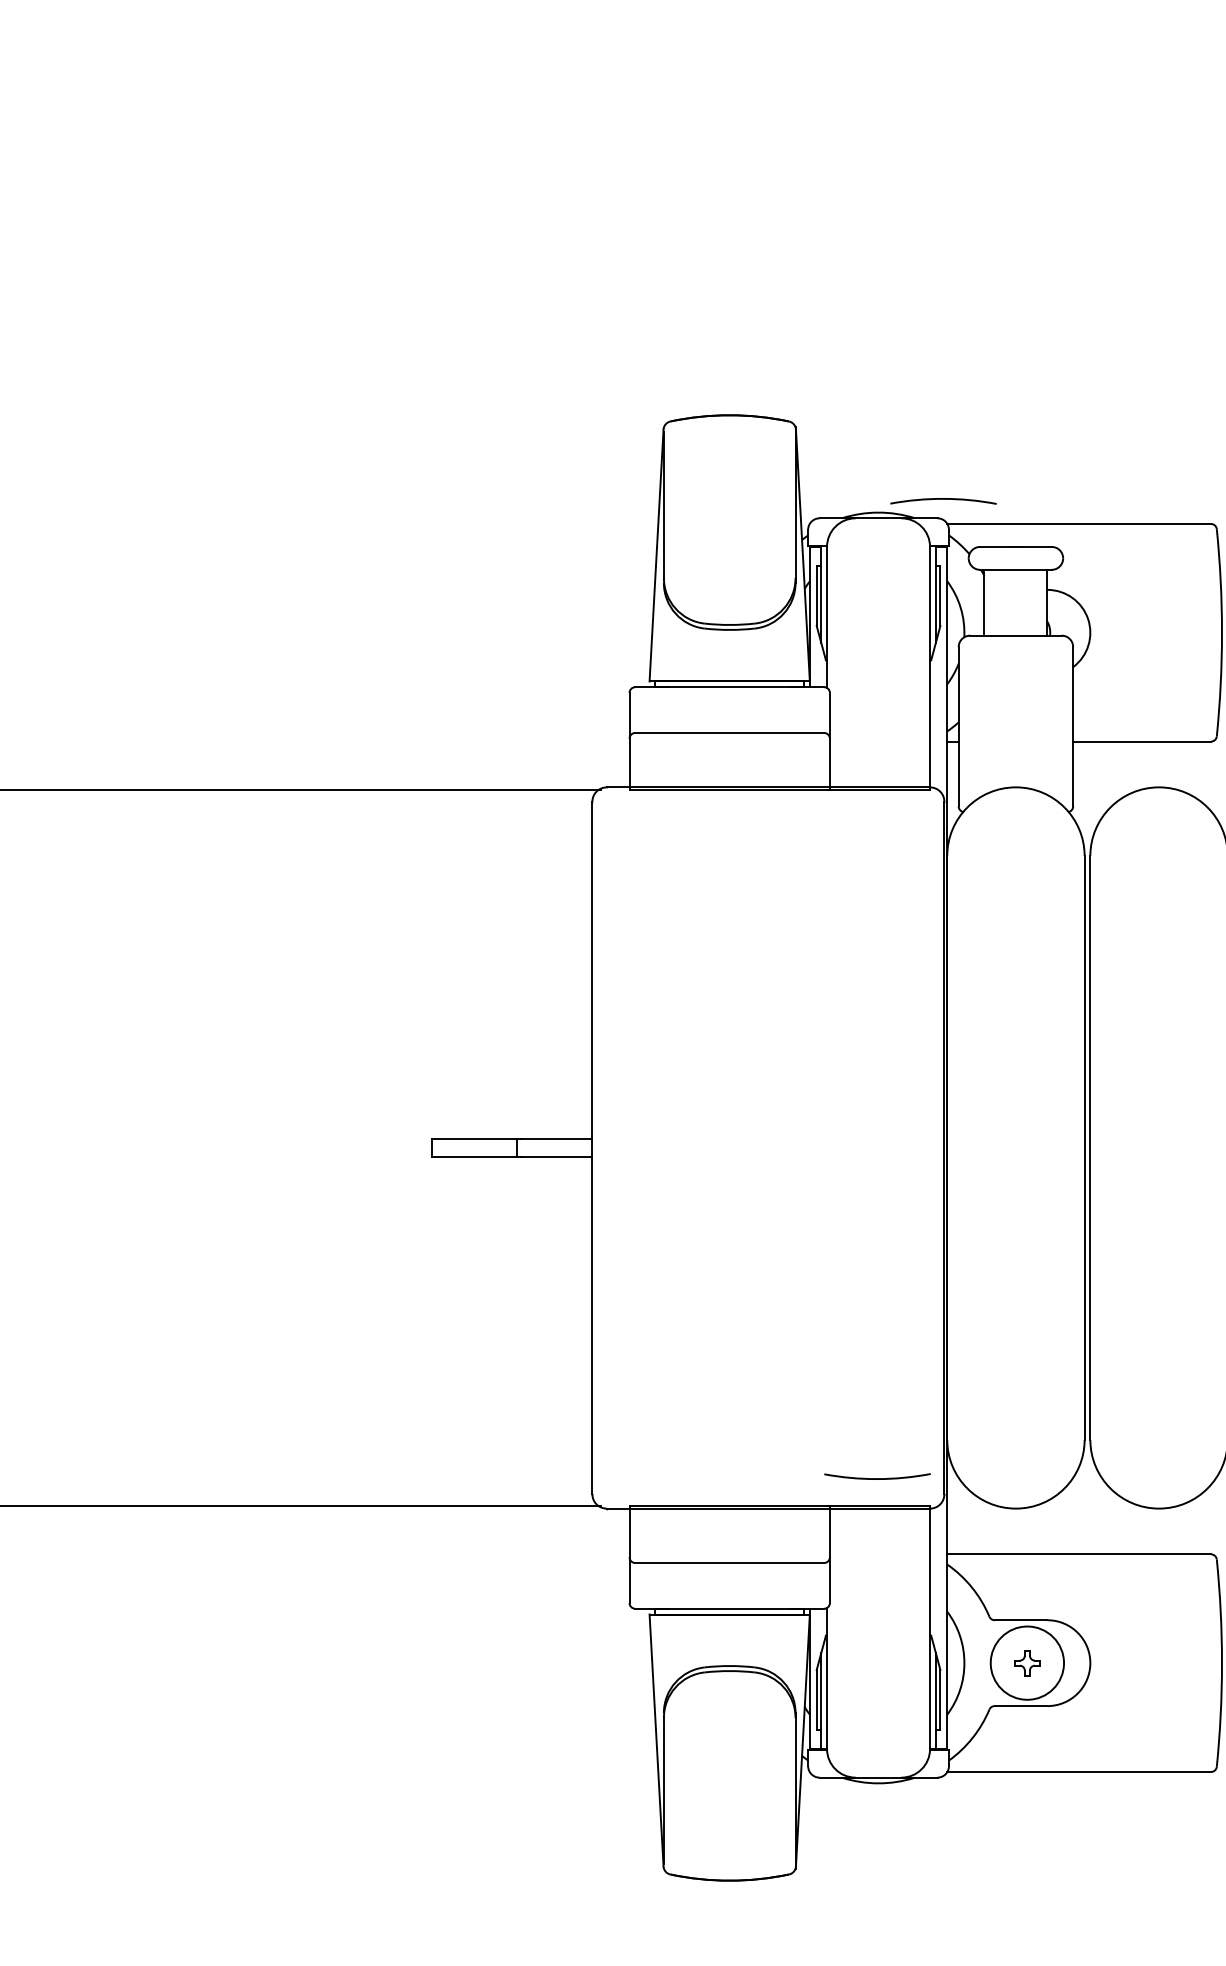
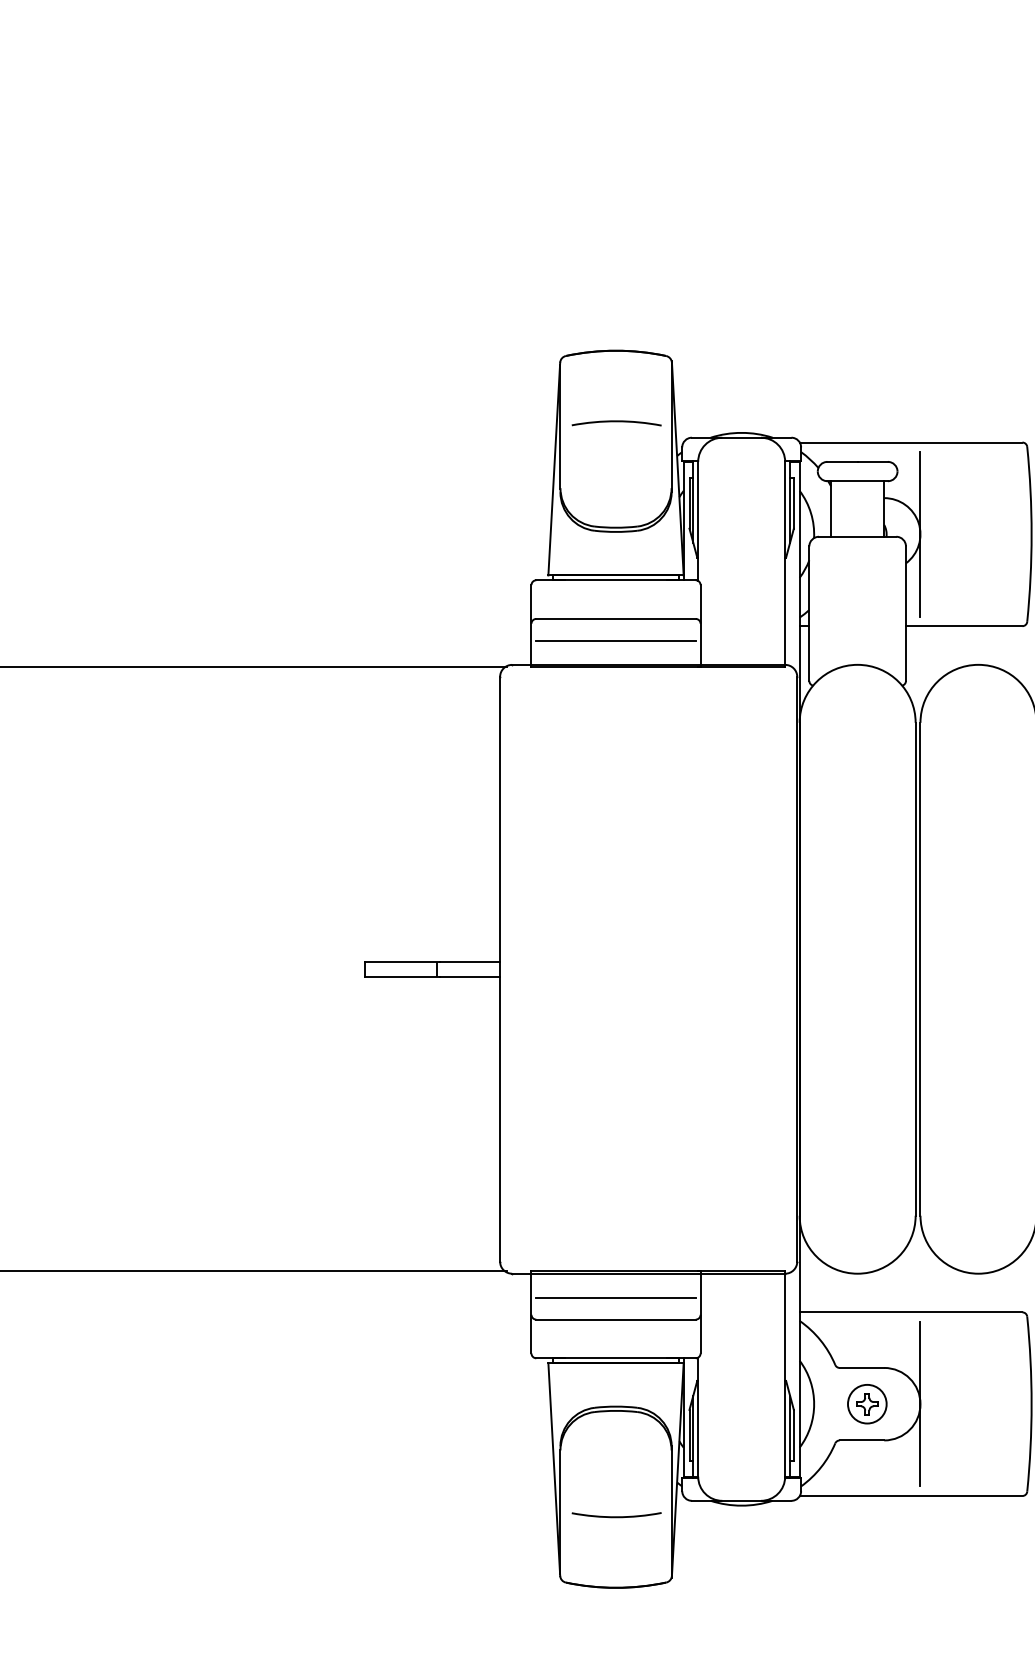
arc: (943, 499) -> (616, 421), moved
line: (1090, 632) -> (920, 534), added
line: (729, 758) -> (615, 640), added
arc: (877, 1478) -> (616, 1516), moved
line: (729, 1537) -> (615, 1298), added
line: (1090, 1662) -> (920, 1403), added
circle: (1027, 1663) -> (867, 1404), size x0.62

